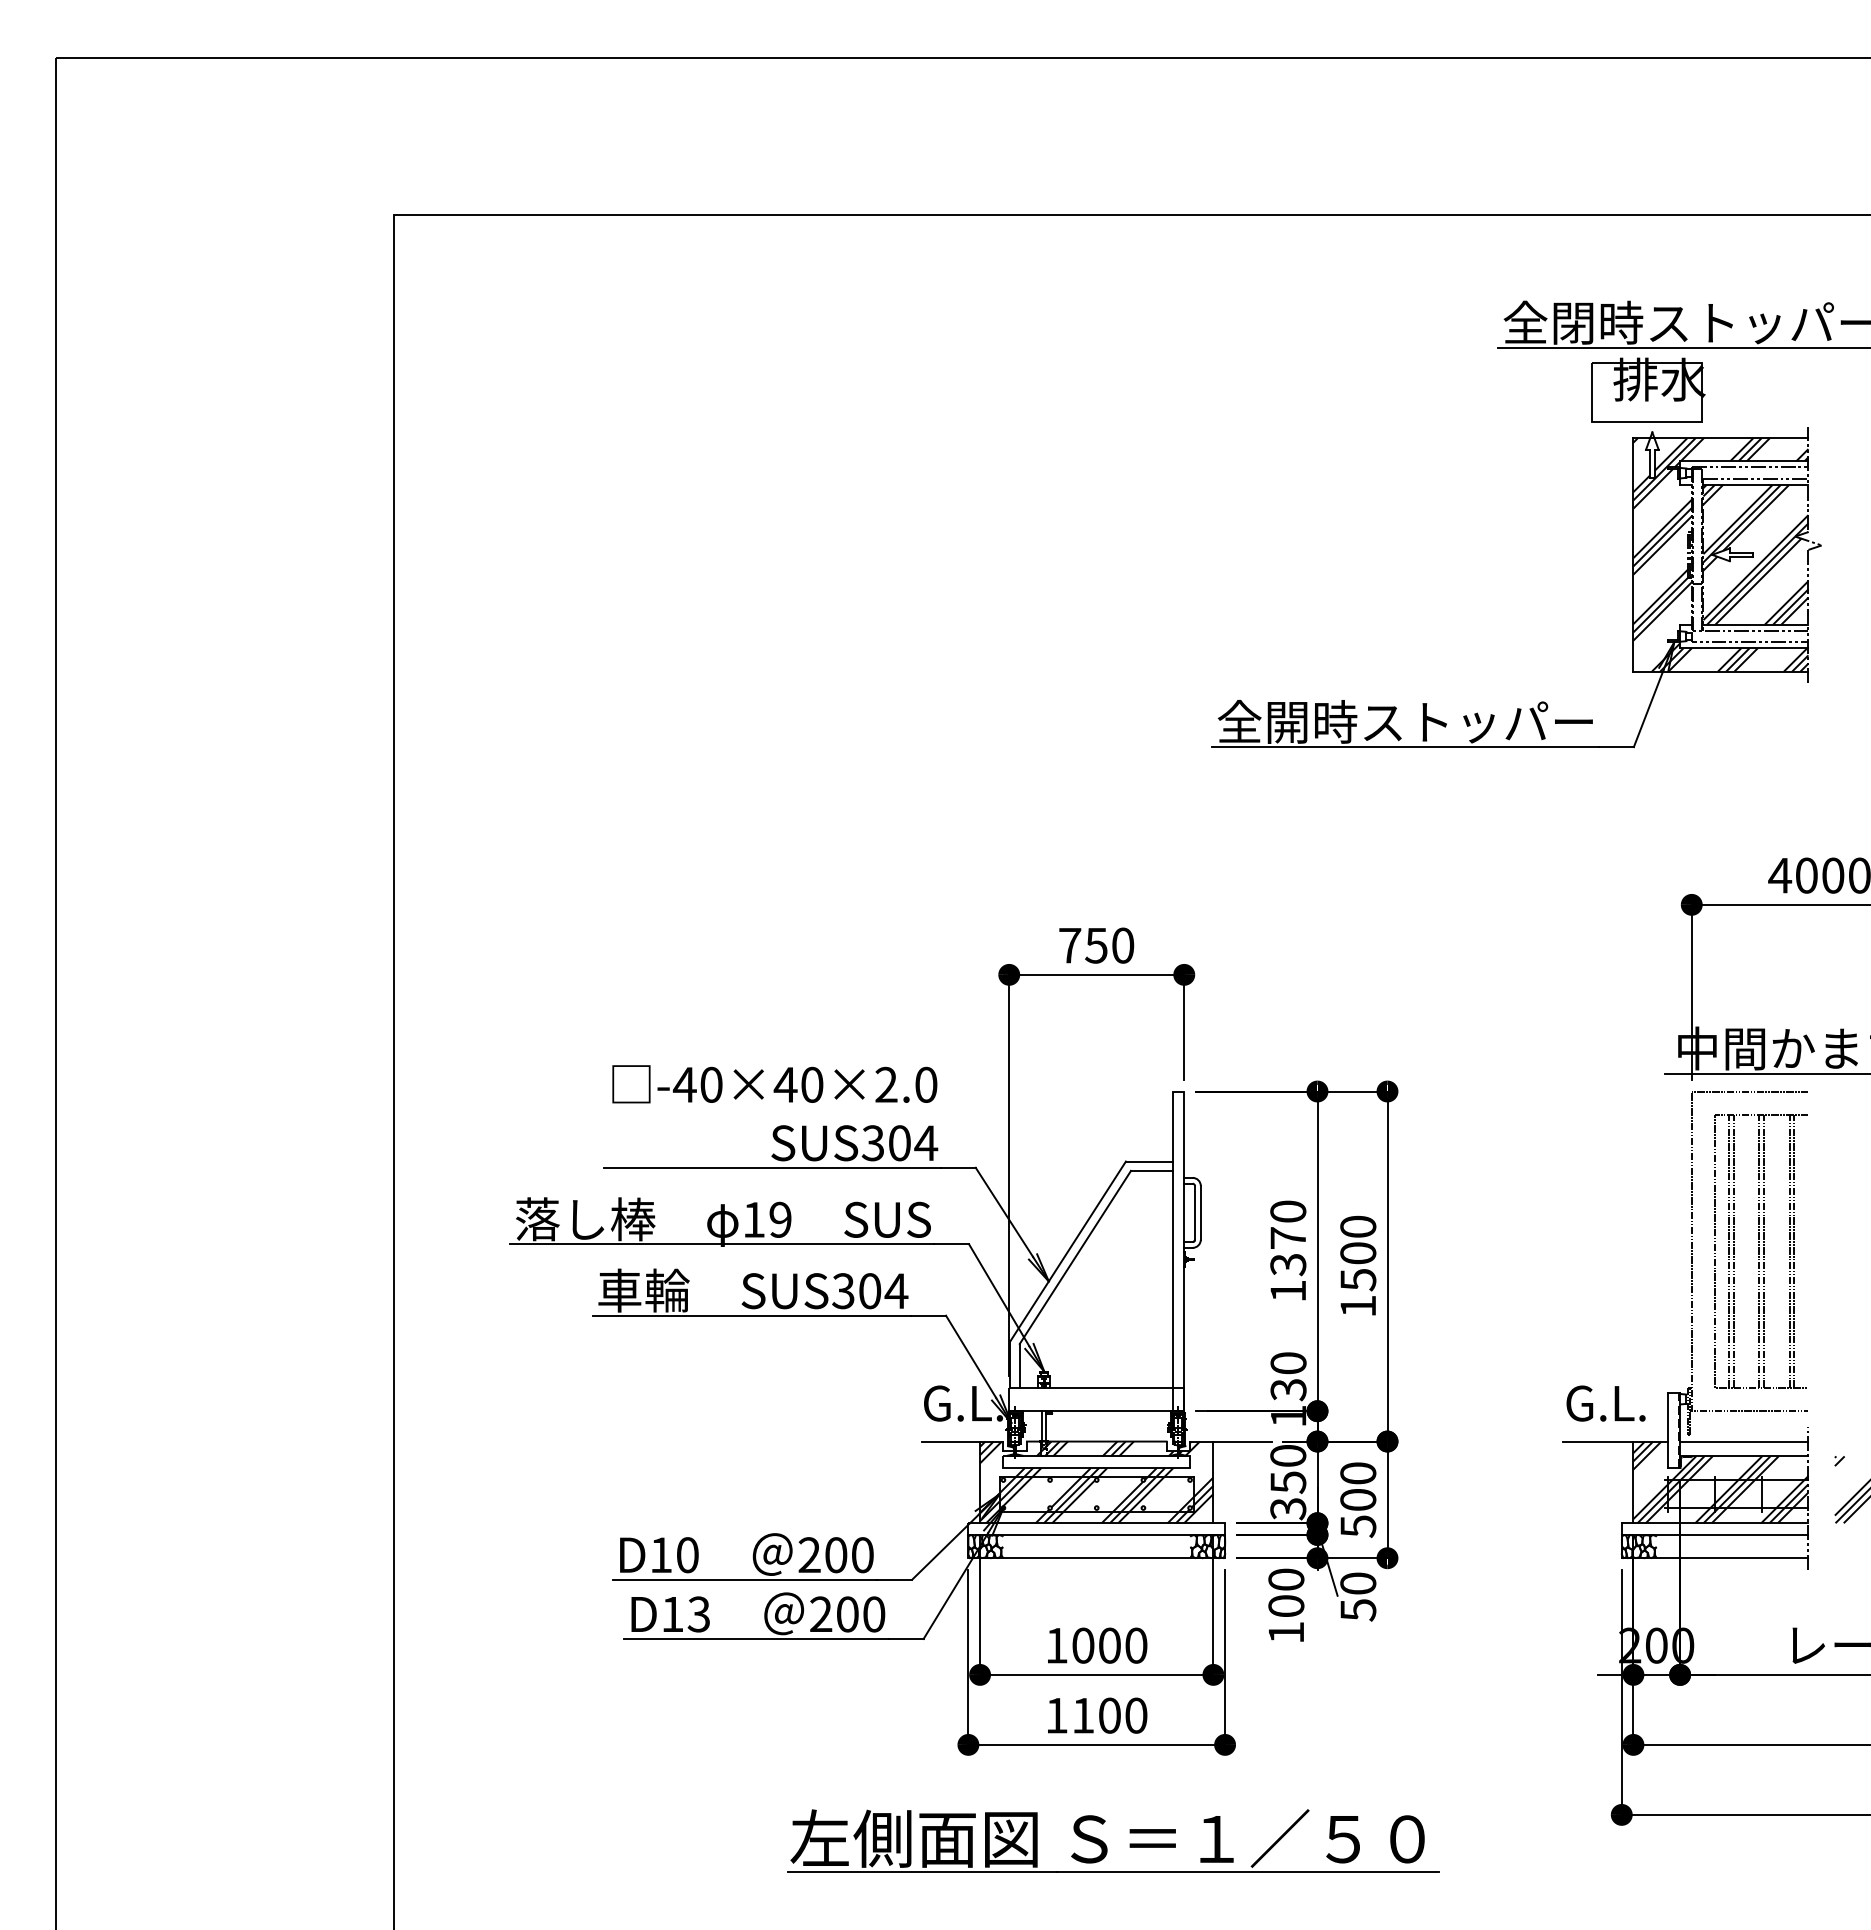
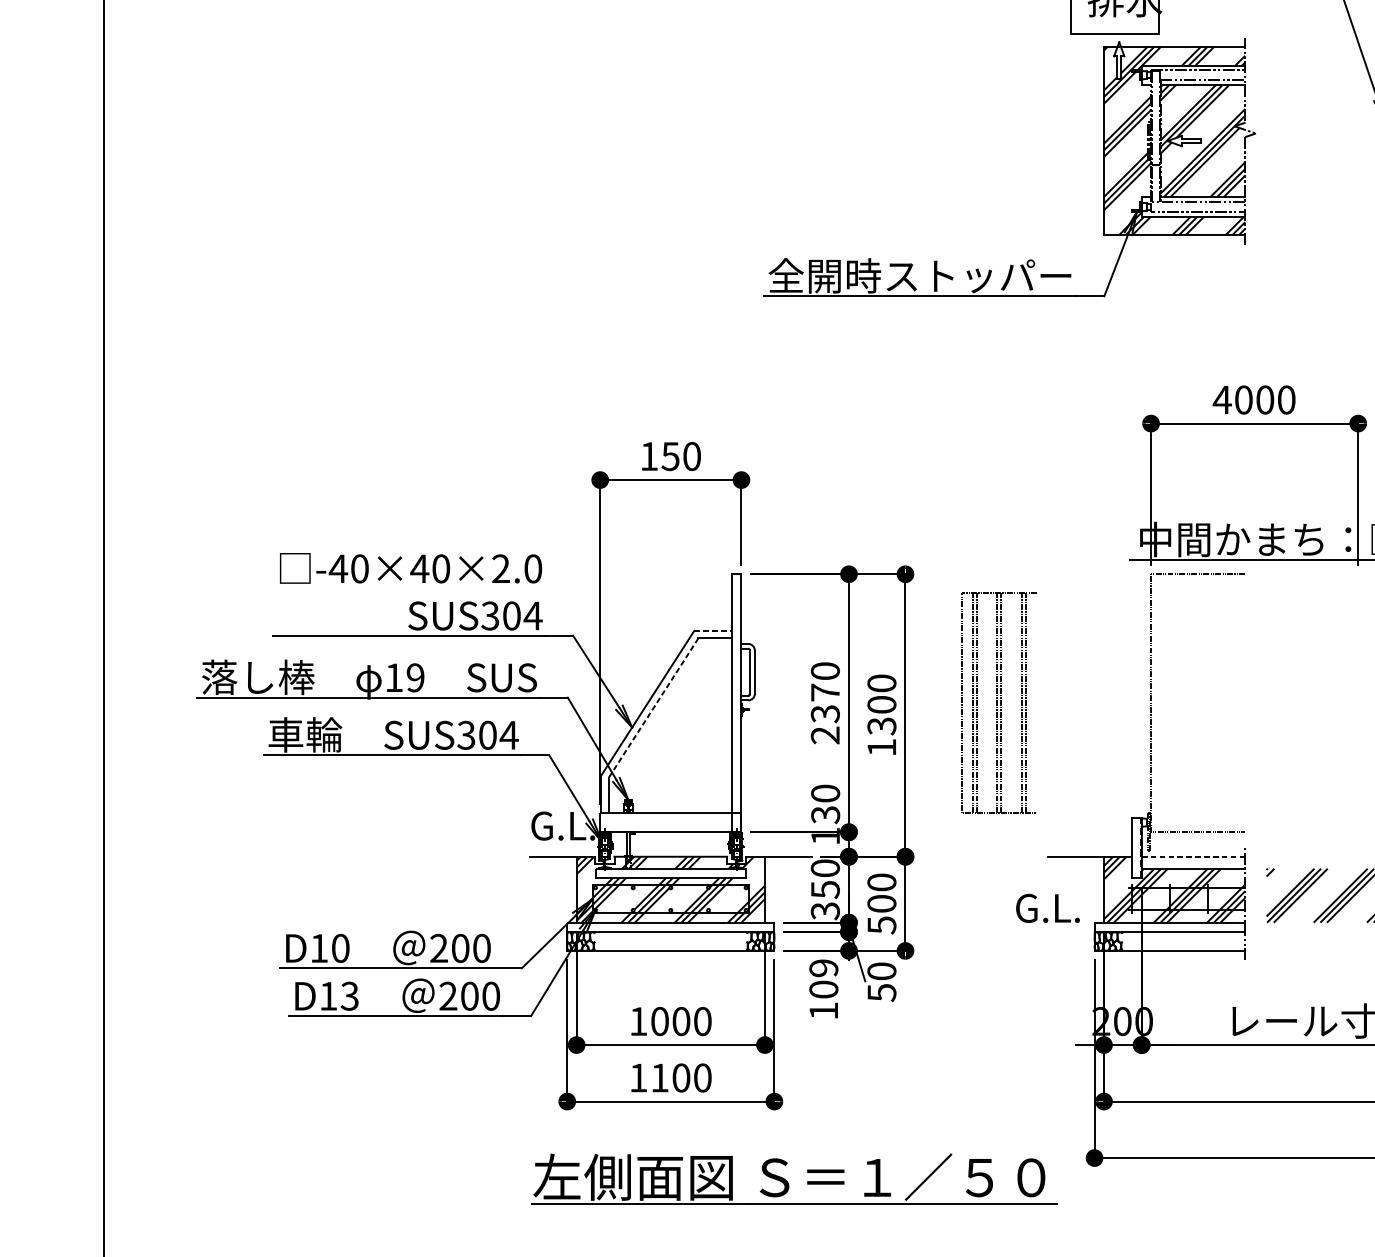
text: (1070, 945) -> (649, 456), 750 -> 150
line: (1149, 1161) -> (713, 630), solid -> dashed
part: (1760, 1251) -> (998, 703), moved
line: (1075, 1257) -> (653, 708), solid -> dashed
text: (1358, 1280) -> (882, 726), 1500 -> 1300
text: (1287, 1291) -> (824, 735), 1370 -> 2370
text: (1605, 1403) -> (1047, 908), moved
line: (1743, 1441) -> (1192, 856), solid -> dashed
text: (1286, 1579) -> (823, 968), 100 -> 109
part: (1106, 1844) -> (788, 1181), moved

